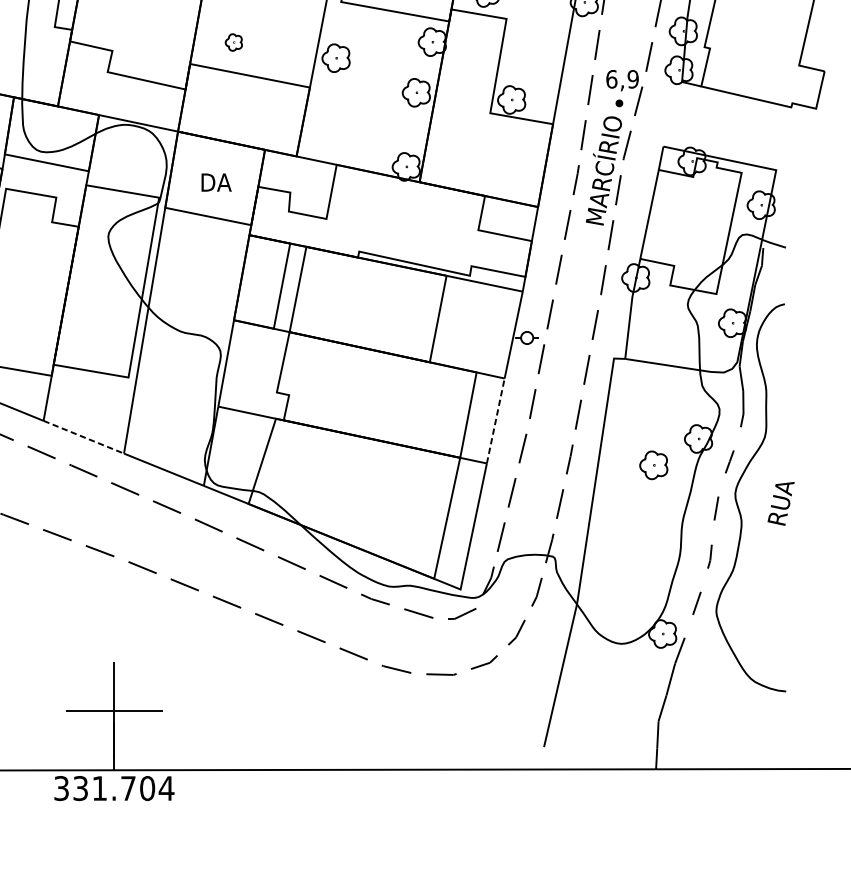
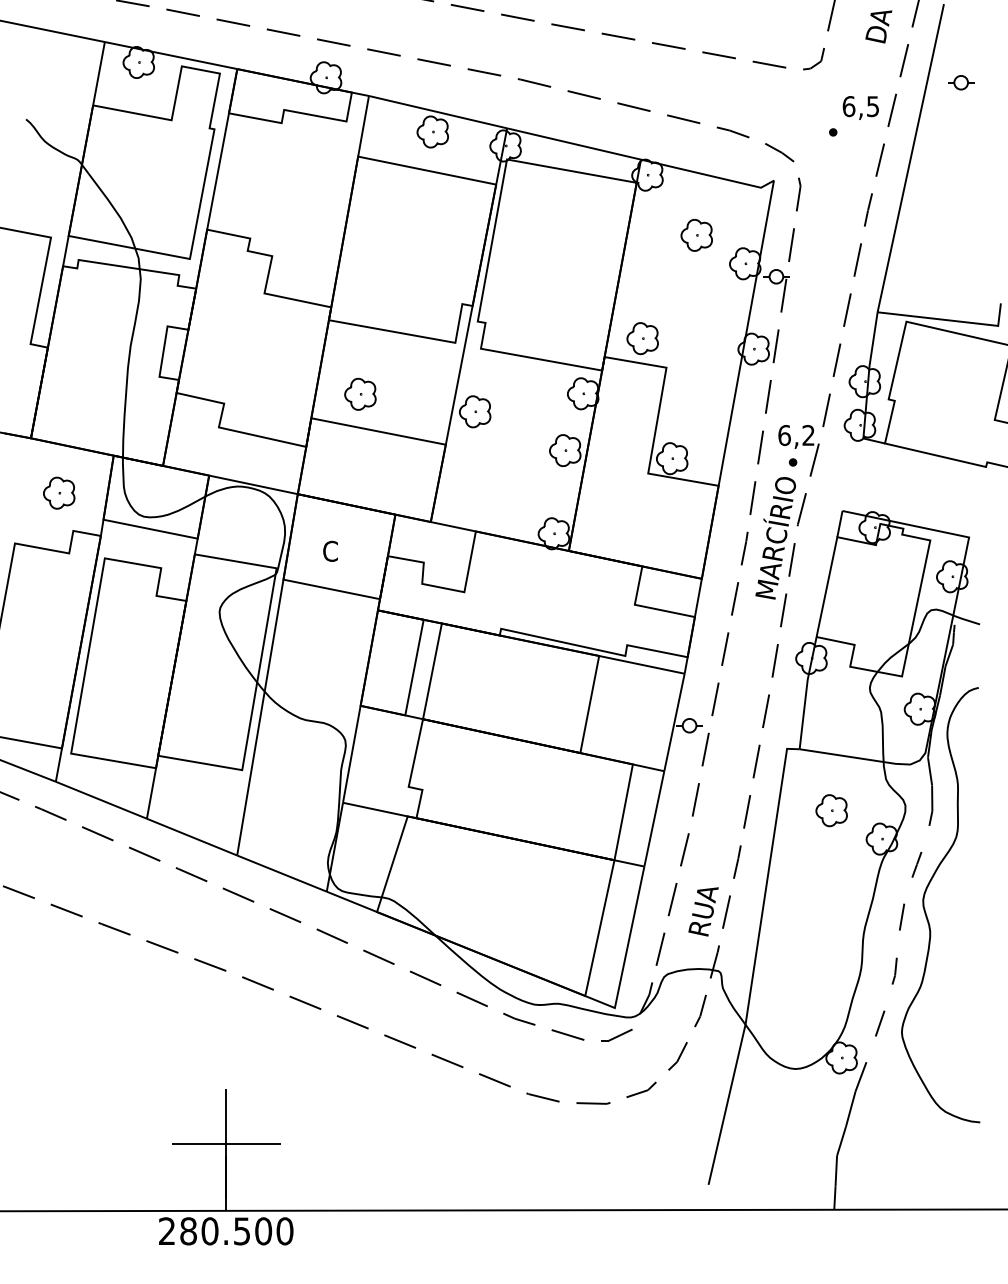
part: (233, 41) -> (360, 393), size x1.67
text: (633, 79) -> (808, 435), 6,9 -> 6,2
text: (216, 181) -> (340, 550), DA -> C
line: (495, 420) -> (654, 818), dashed -> solid
line: (84, 437) -> (192, 837), dashed -> solid
part: (653, 465) -> (831, 810), moved
text: (781, 503) -> (703, 911), moved
text: (114, 788) -> (226, 1231), 331.704 -> 280.500

